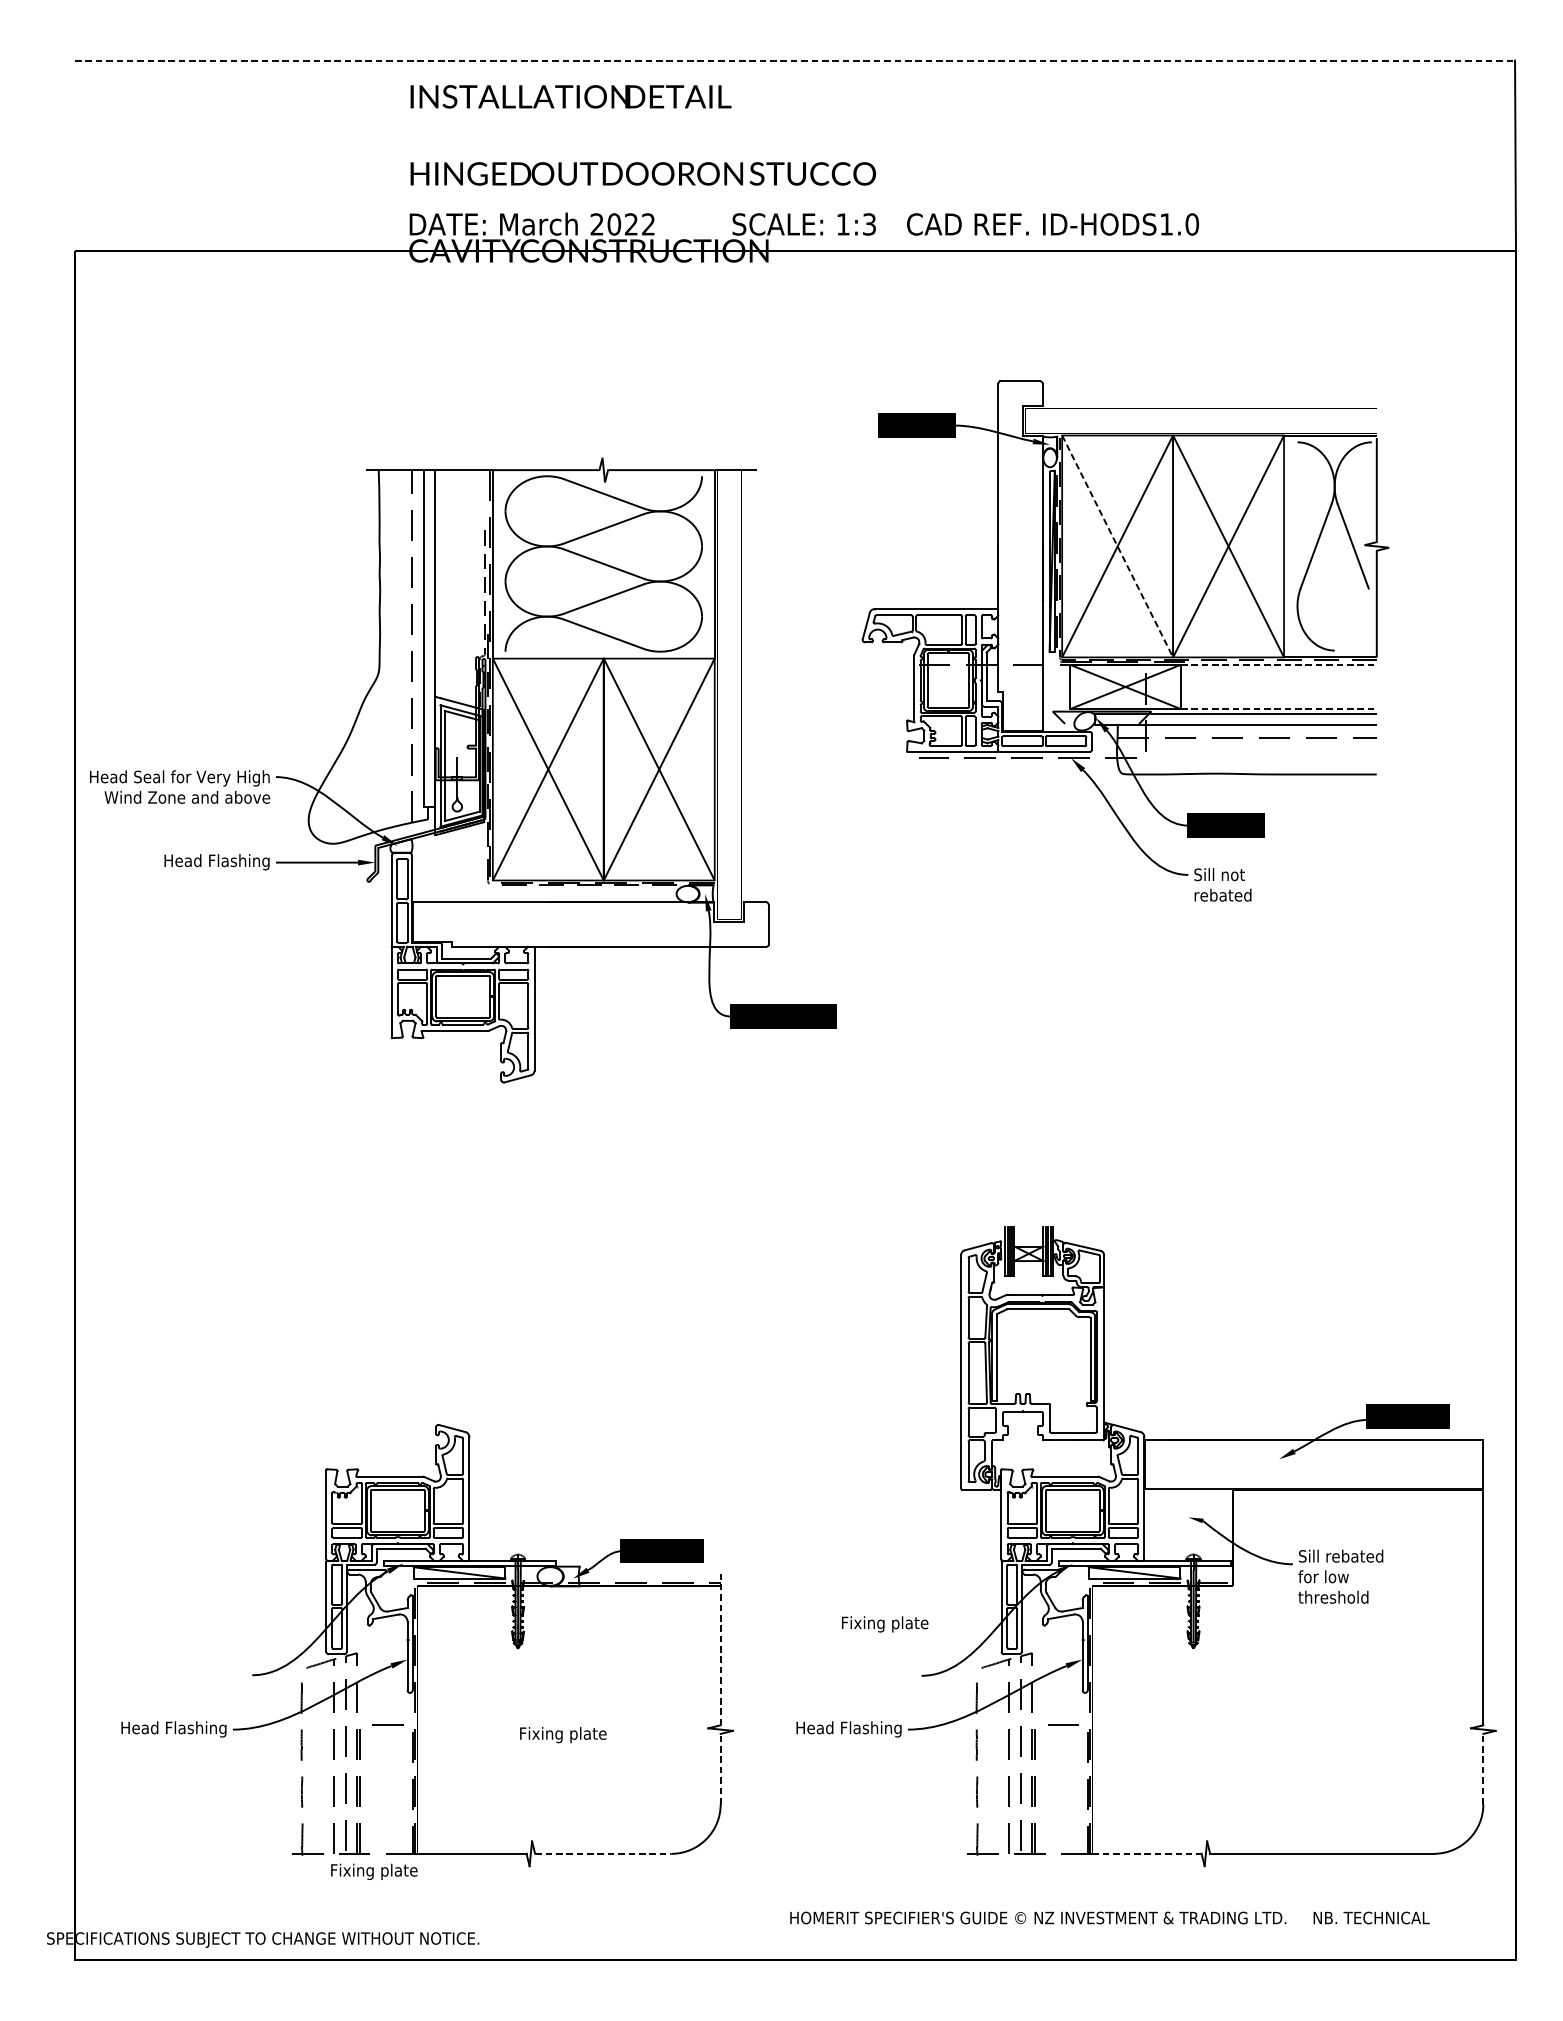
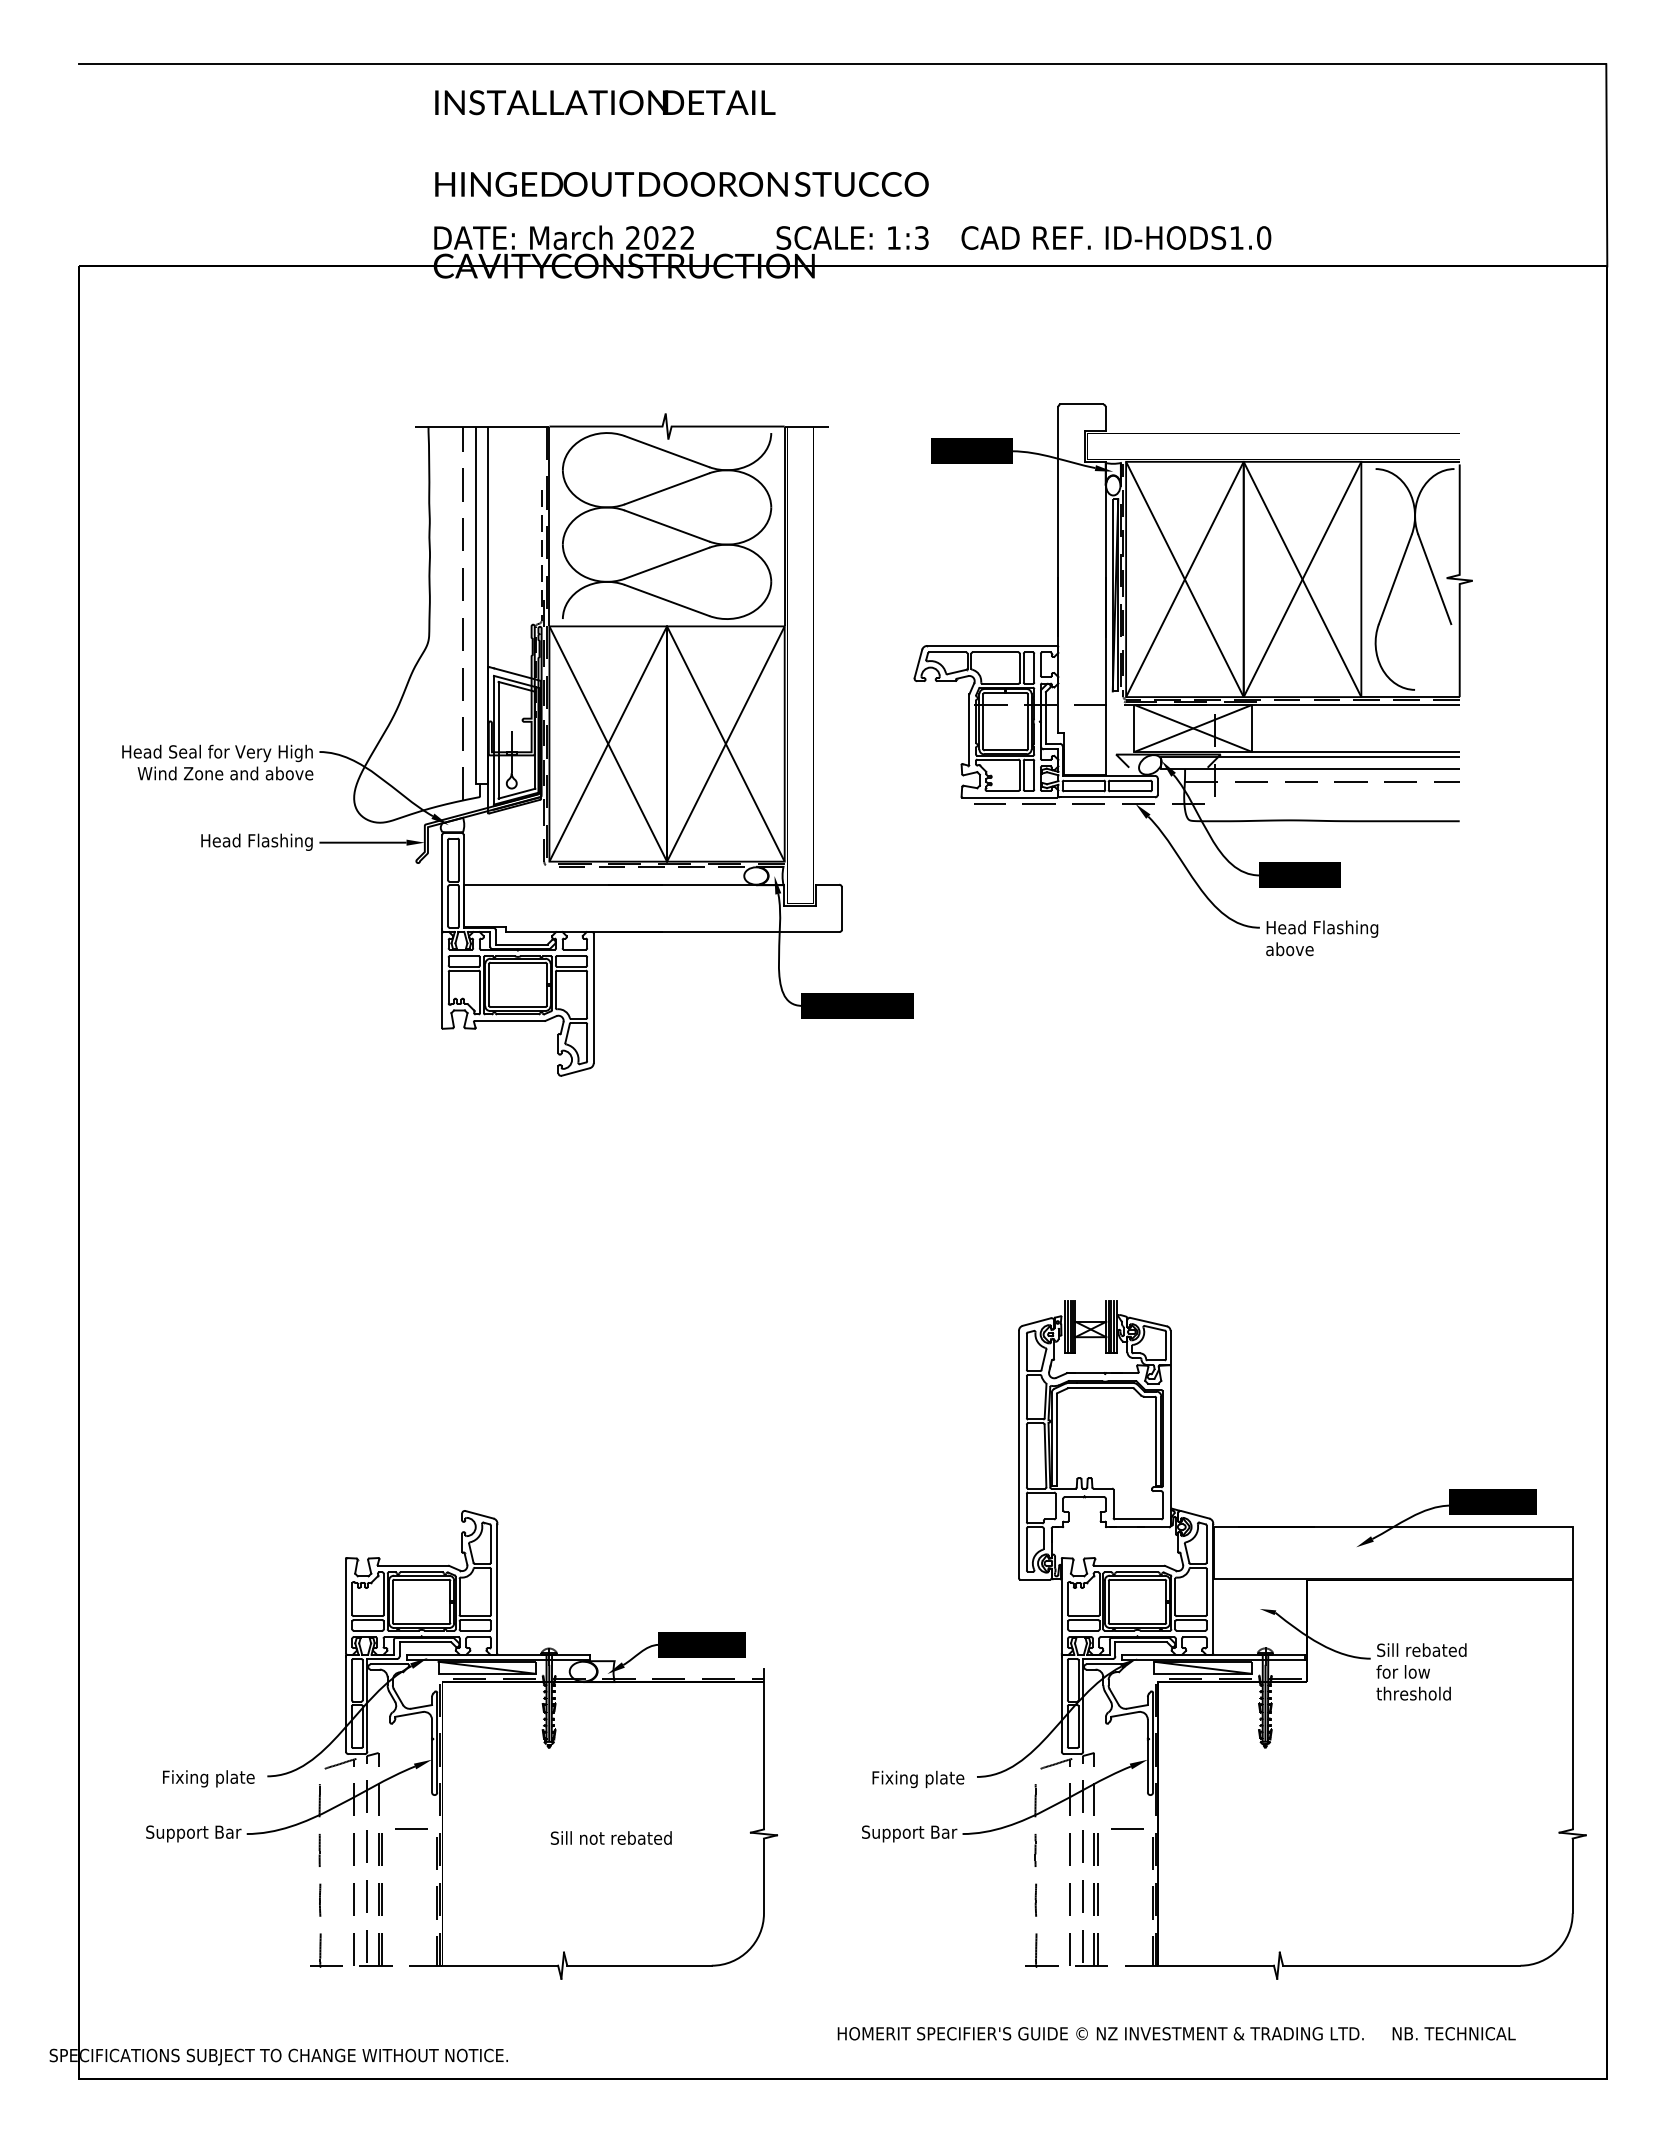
line: (795, 60) -> (843, 64), dashed -> solid
line: (1117, 546) -> (1184, 579), dashed -> solid
line: (1278, 664) -> (1355, 704), dashed -> solid
line: (1278, 708) -> (1355, 751), dashed -> solid
part: (462, 770) -> (517, 744), moved
text: (1247, 885) -> (1322, 938), Sill not rebated -> Head Flashing above
text: (885, 1624) -> (918, 1779), moved
line: (720, 1648) -> (763, 1748), dashed -> solid
text: (174, 1729) -> (184, 1833), Head Flashing -> Support Bar
text: (849, 1729) -> (900, 1833), Head Flashing -> Support Bar
text: (575, 1734) -> (610, 1839), Fixing plate -> Sill not rebated
line: (720, 1768) -> (763, 1875), dashed -> solid
line: (1483, 1768) -> (1572, 1875), dashed -> solid
line: (604, 1853) -> (640, 1965), dashed -> solid
line: (1147, 1853) -> (1216, 1965), dashed -> solid
text: (374, 1871) -> (208, 1778), moved

